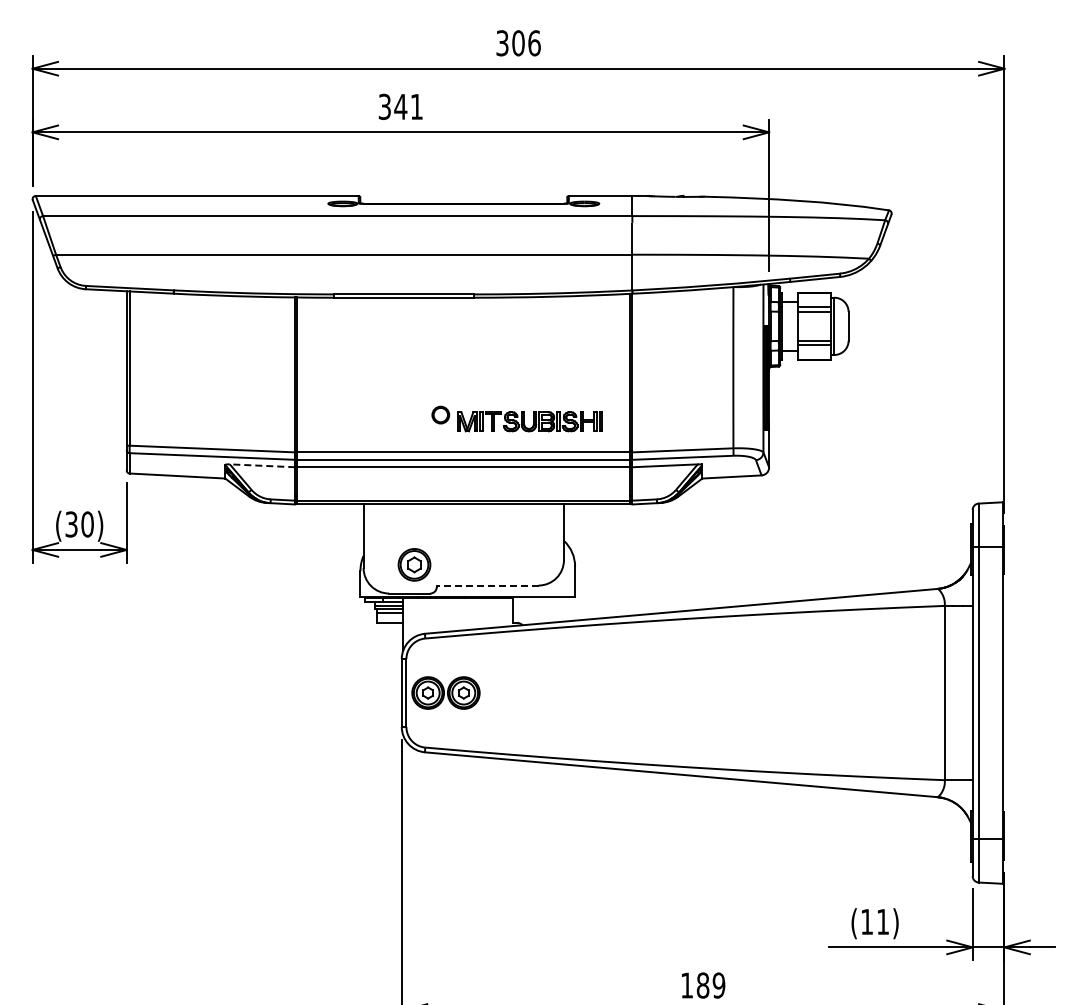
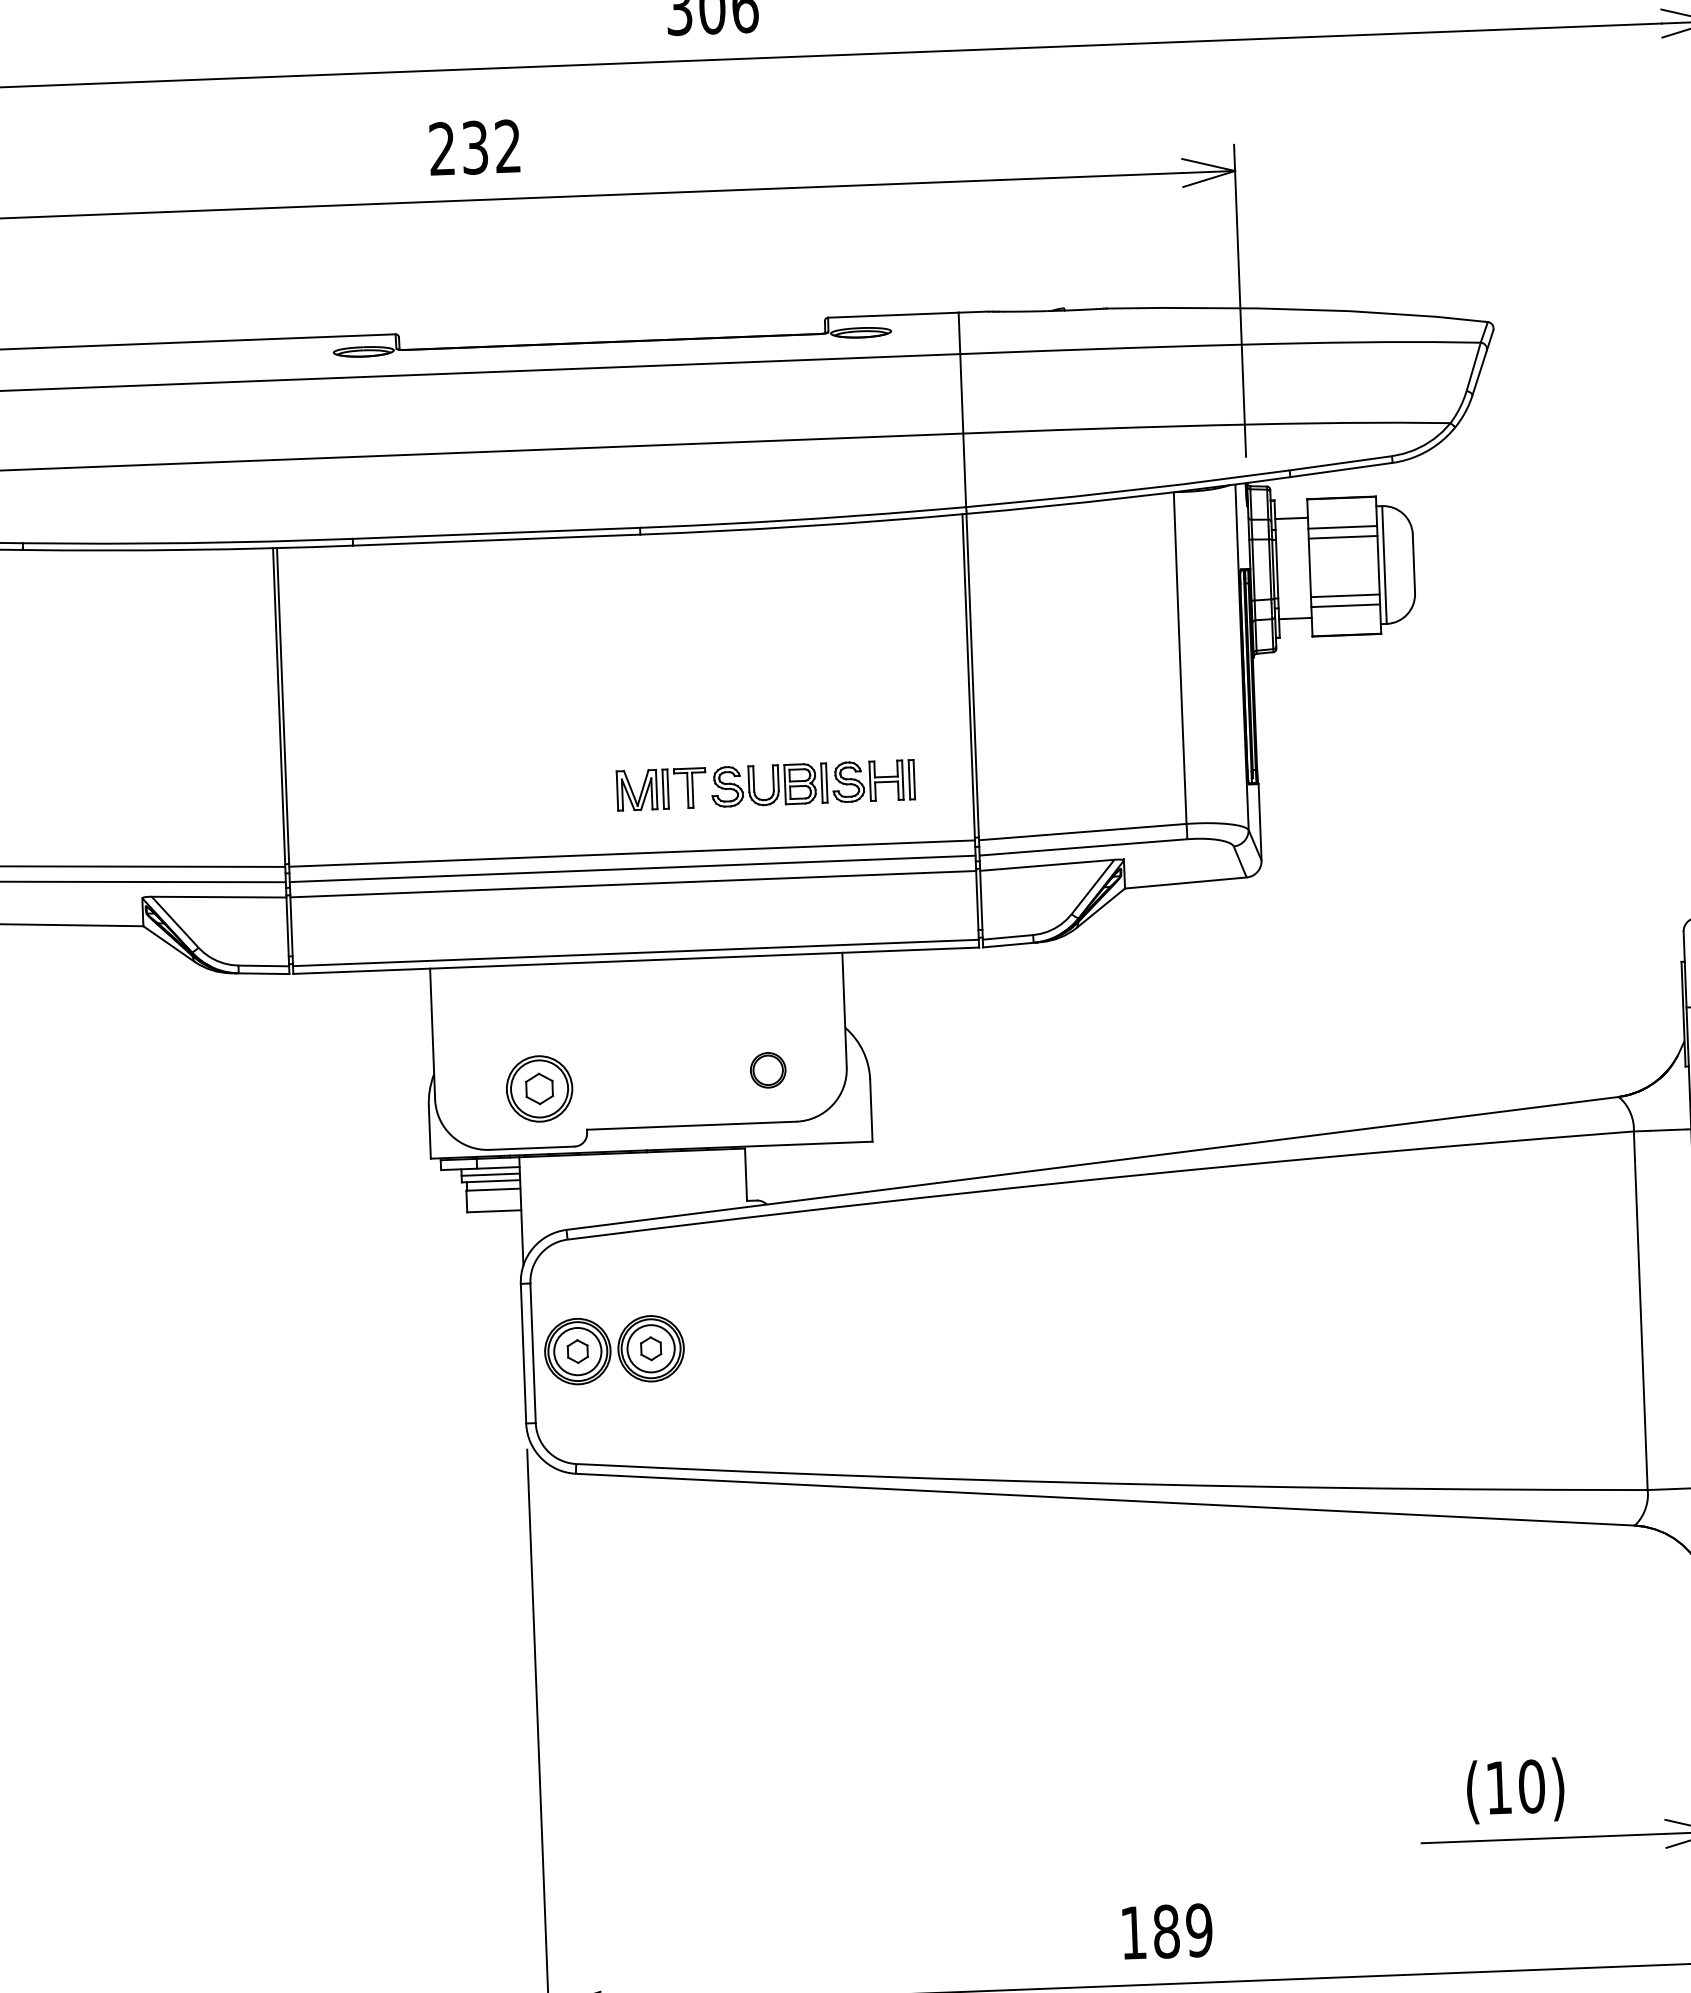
text: (400, 106) -> (474, 146), 341 -> 232
part: (440, 414) -> (767, 1069), moved
line: (262, 465) -> (218, 896), dashed -> solid
line: (487, 585) -> (691, 1125), dashed -> solid
text: (882, 921) -> (1530, 1785), (11) -> (10)

